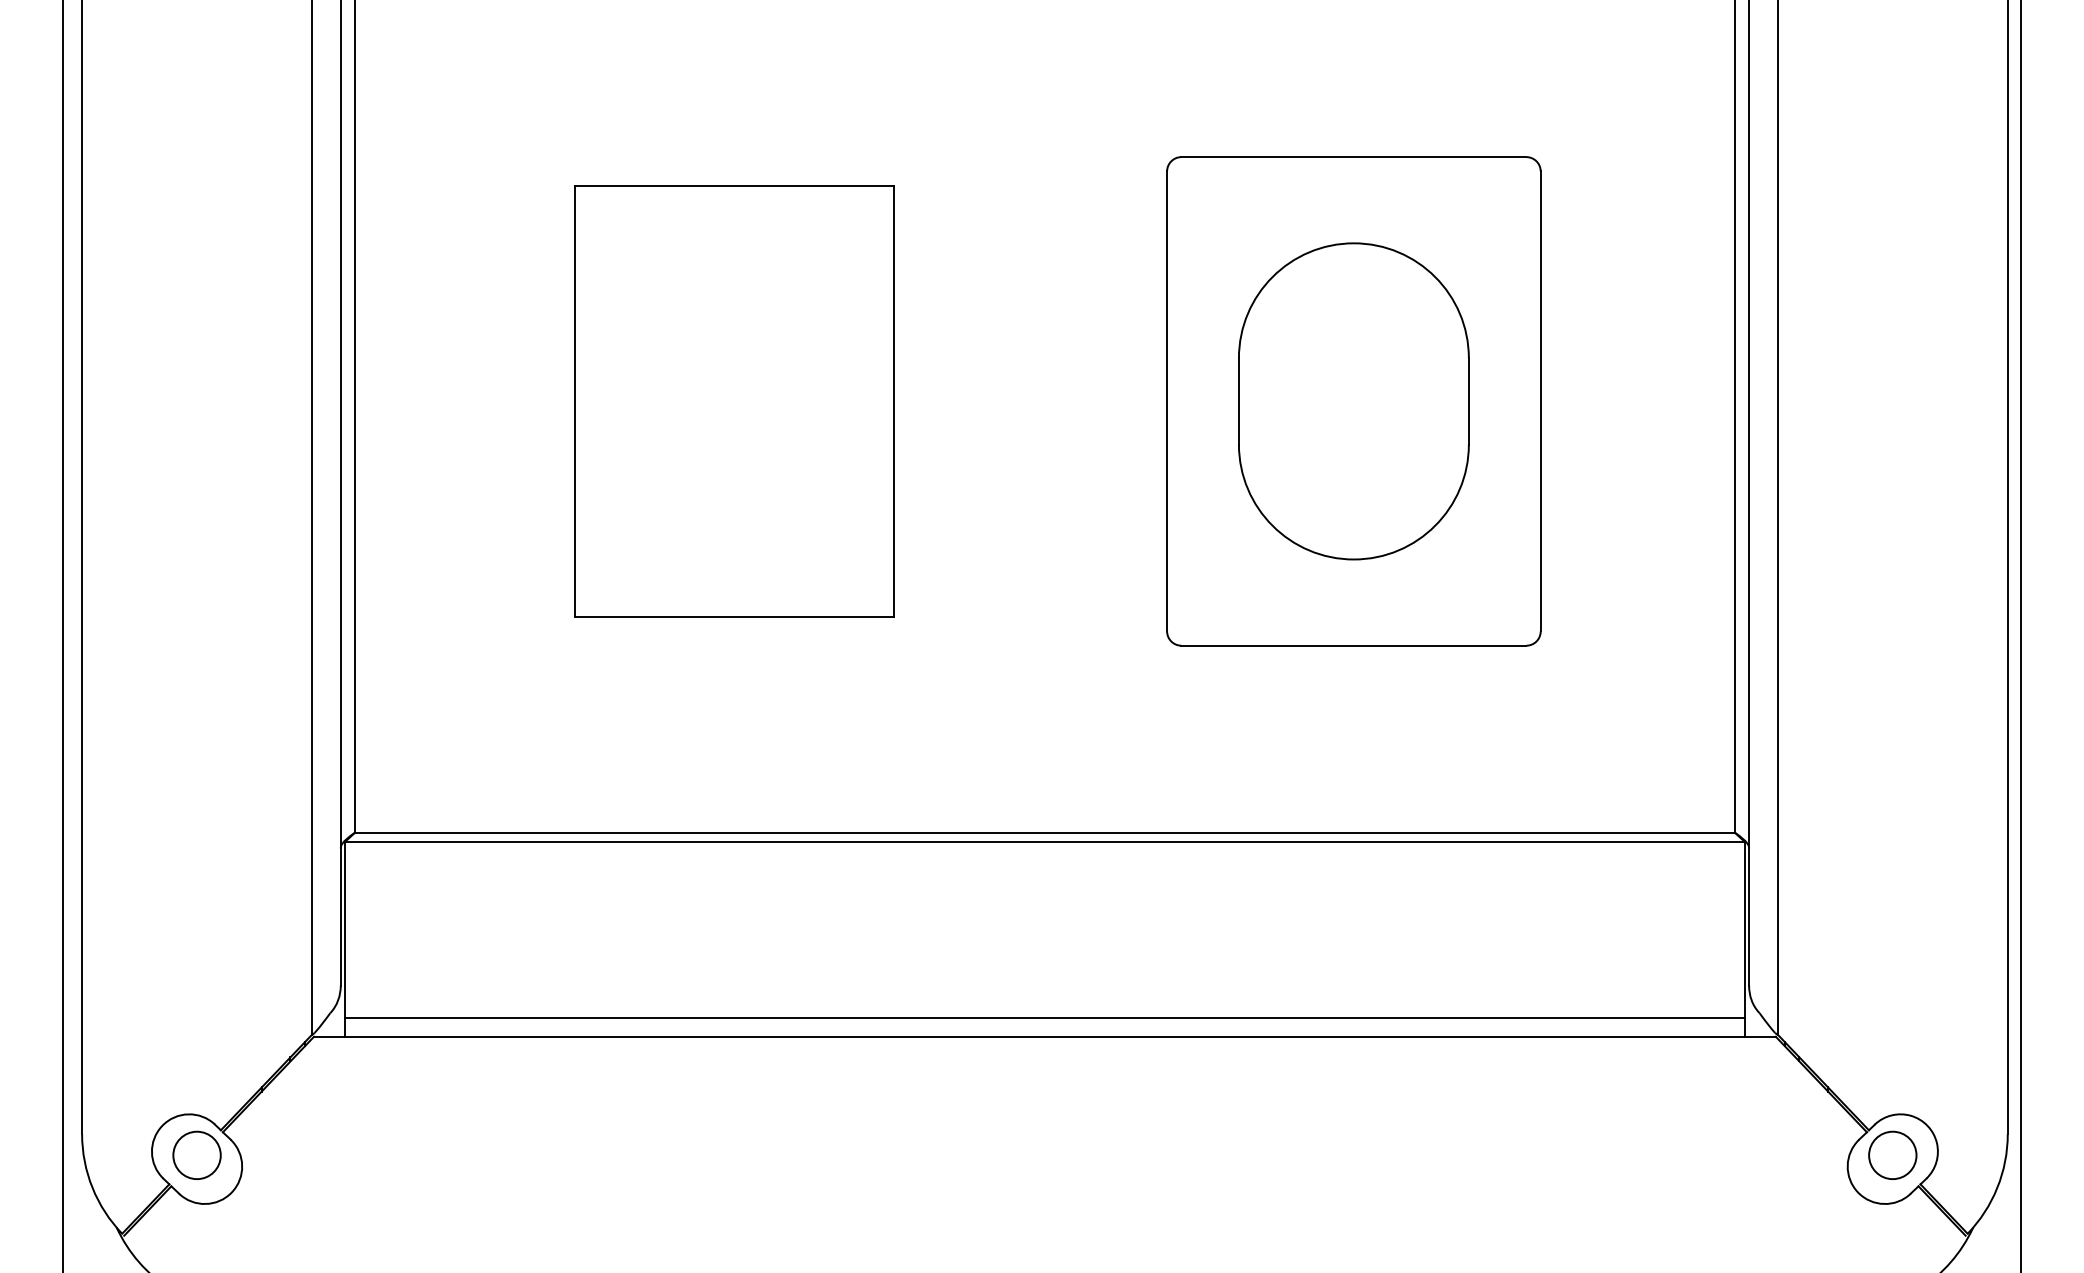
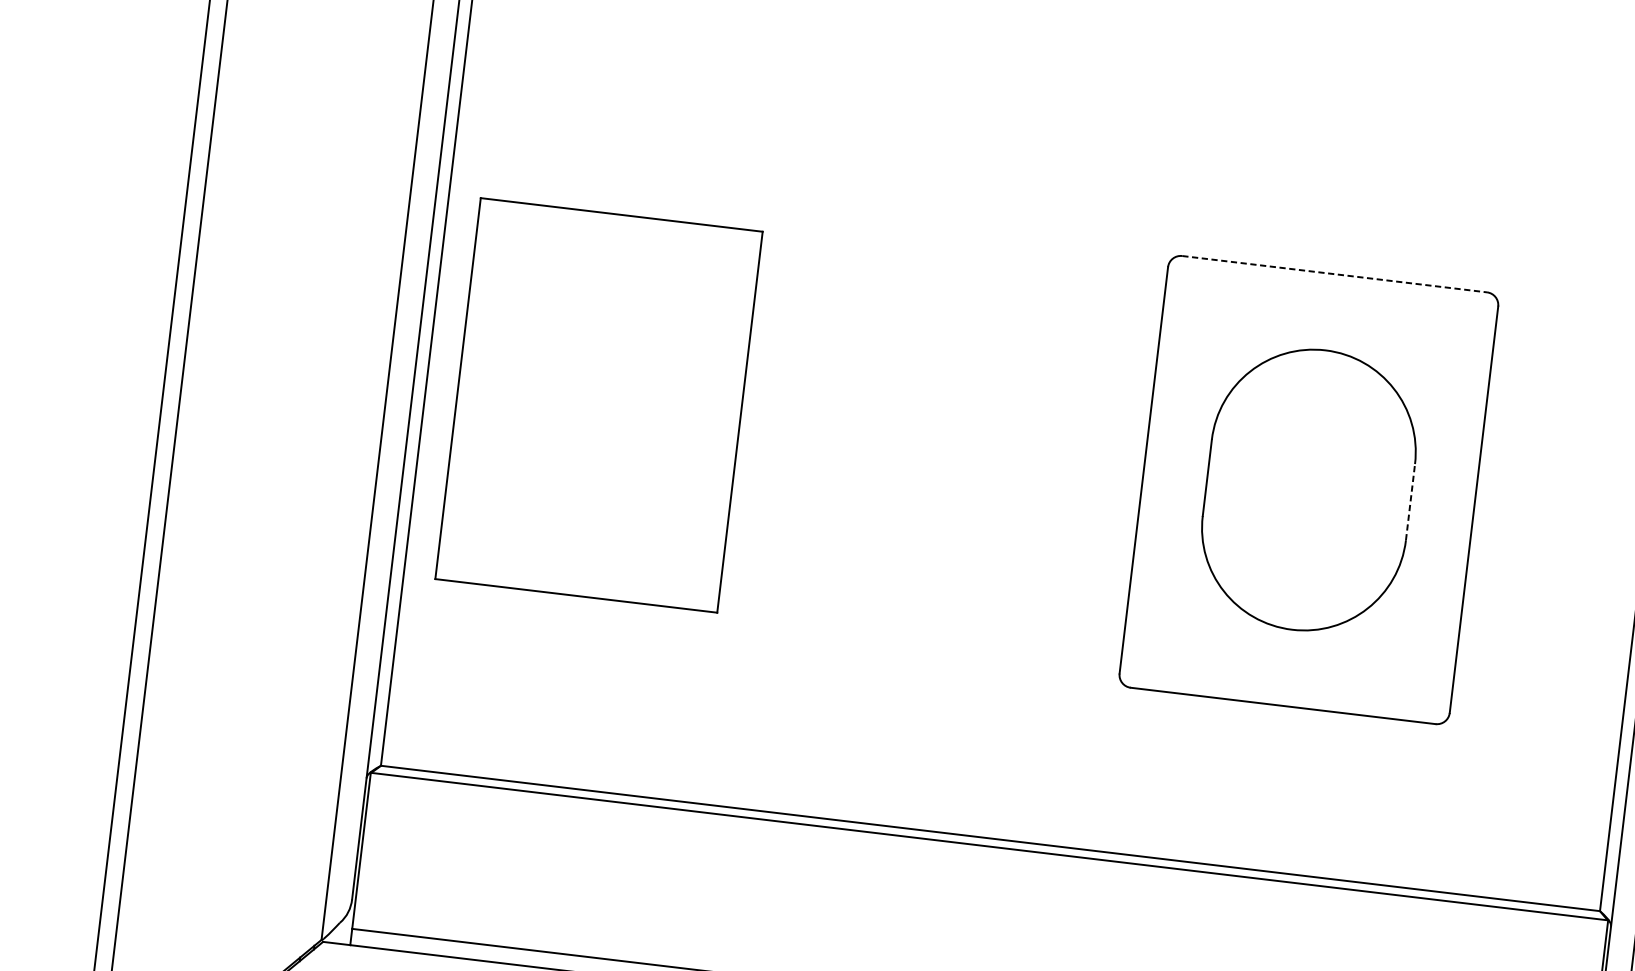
line: (1354, 157) -> (1335, 274), solid -> dashed
line: (1468, 400) -> (1410, 501), solid -> dashed
part: (734, 401) -> (598, 405), moved

